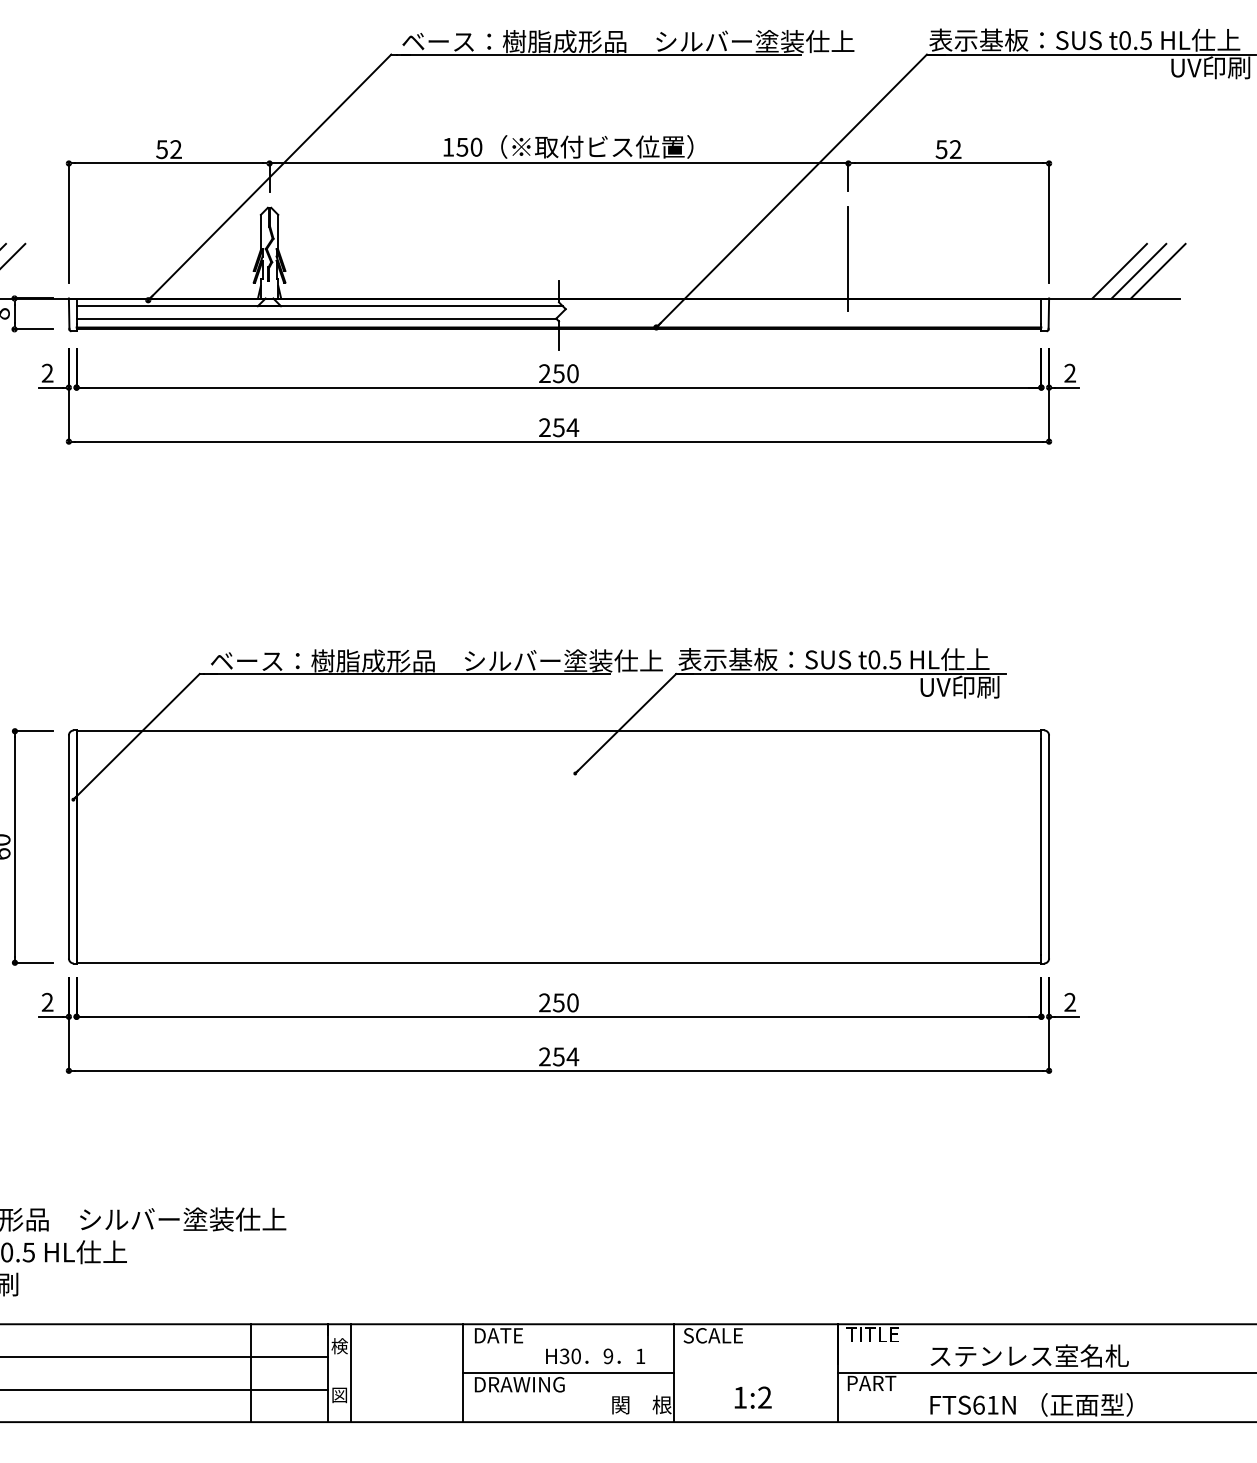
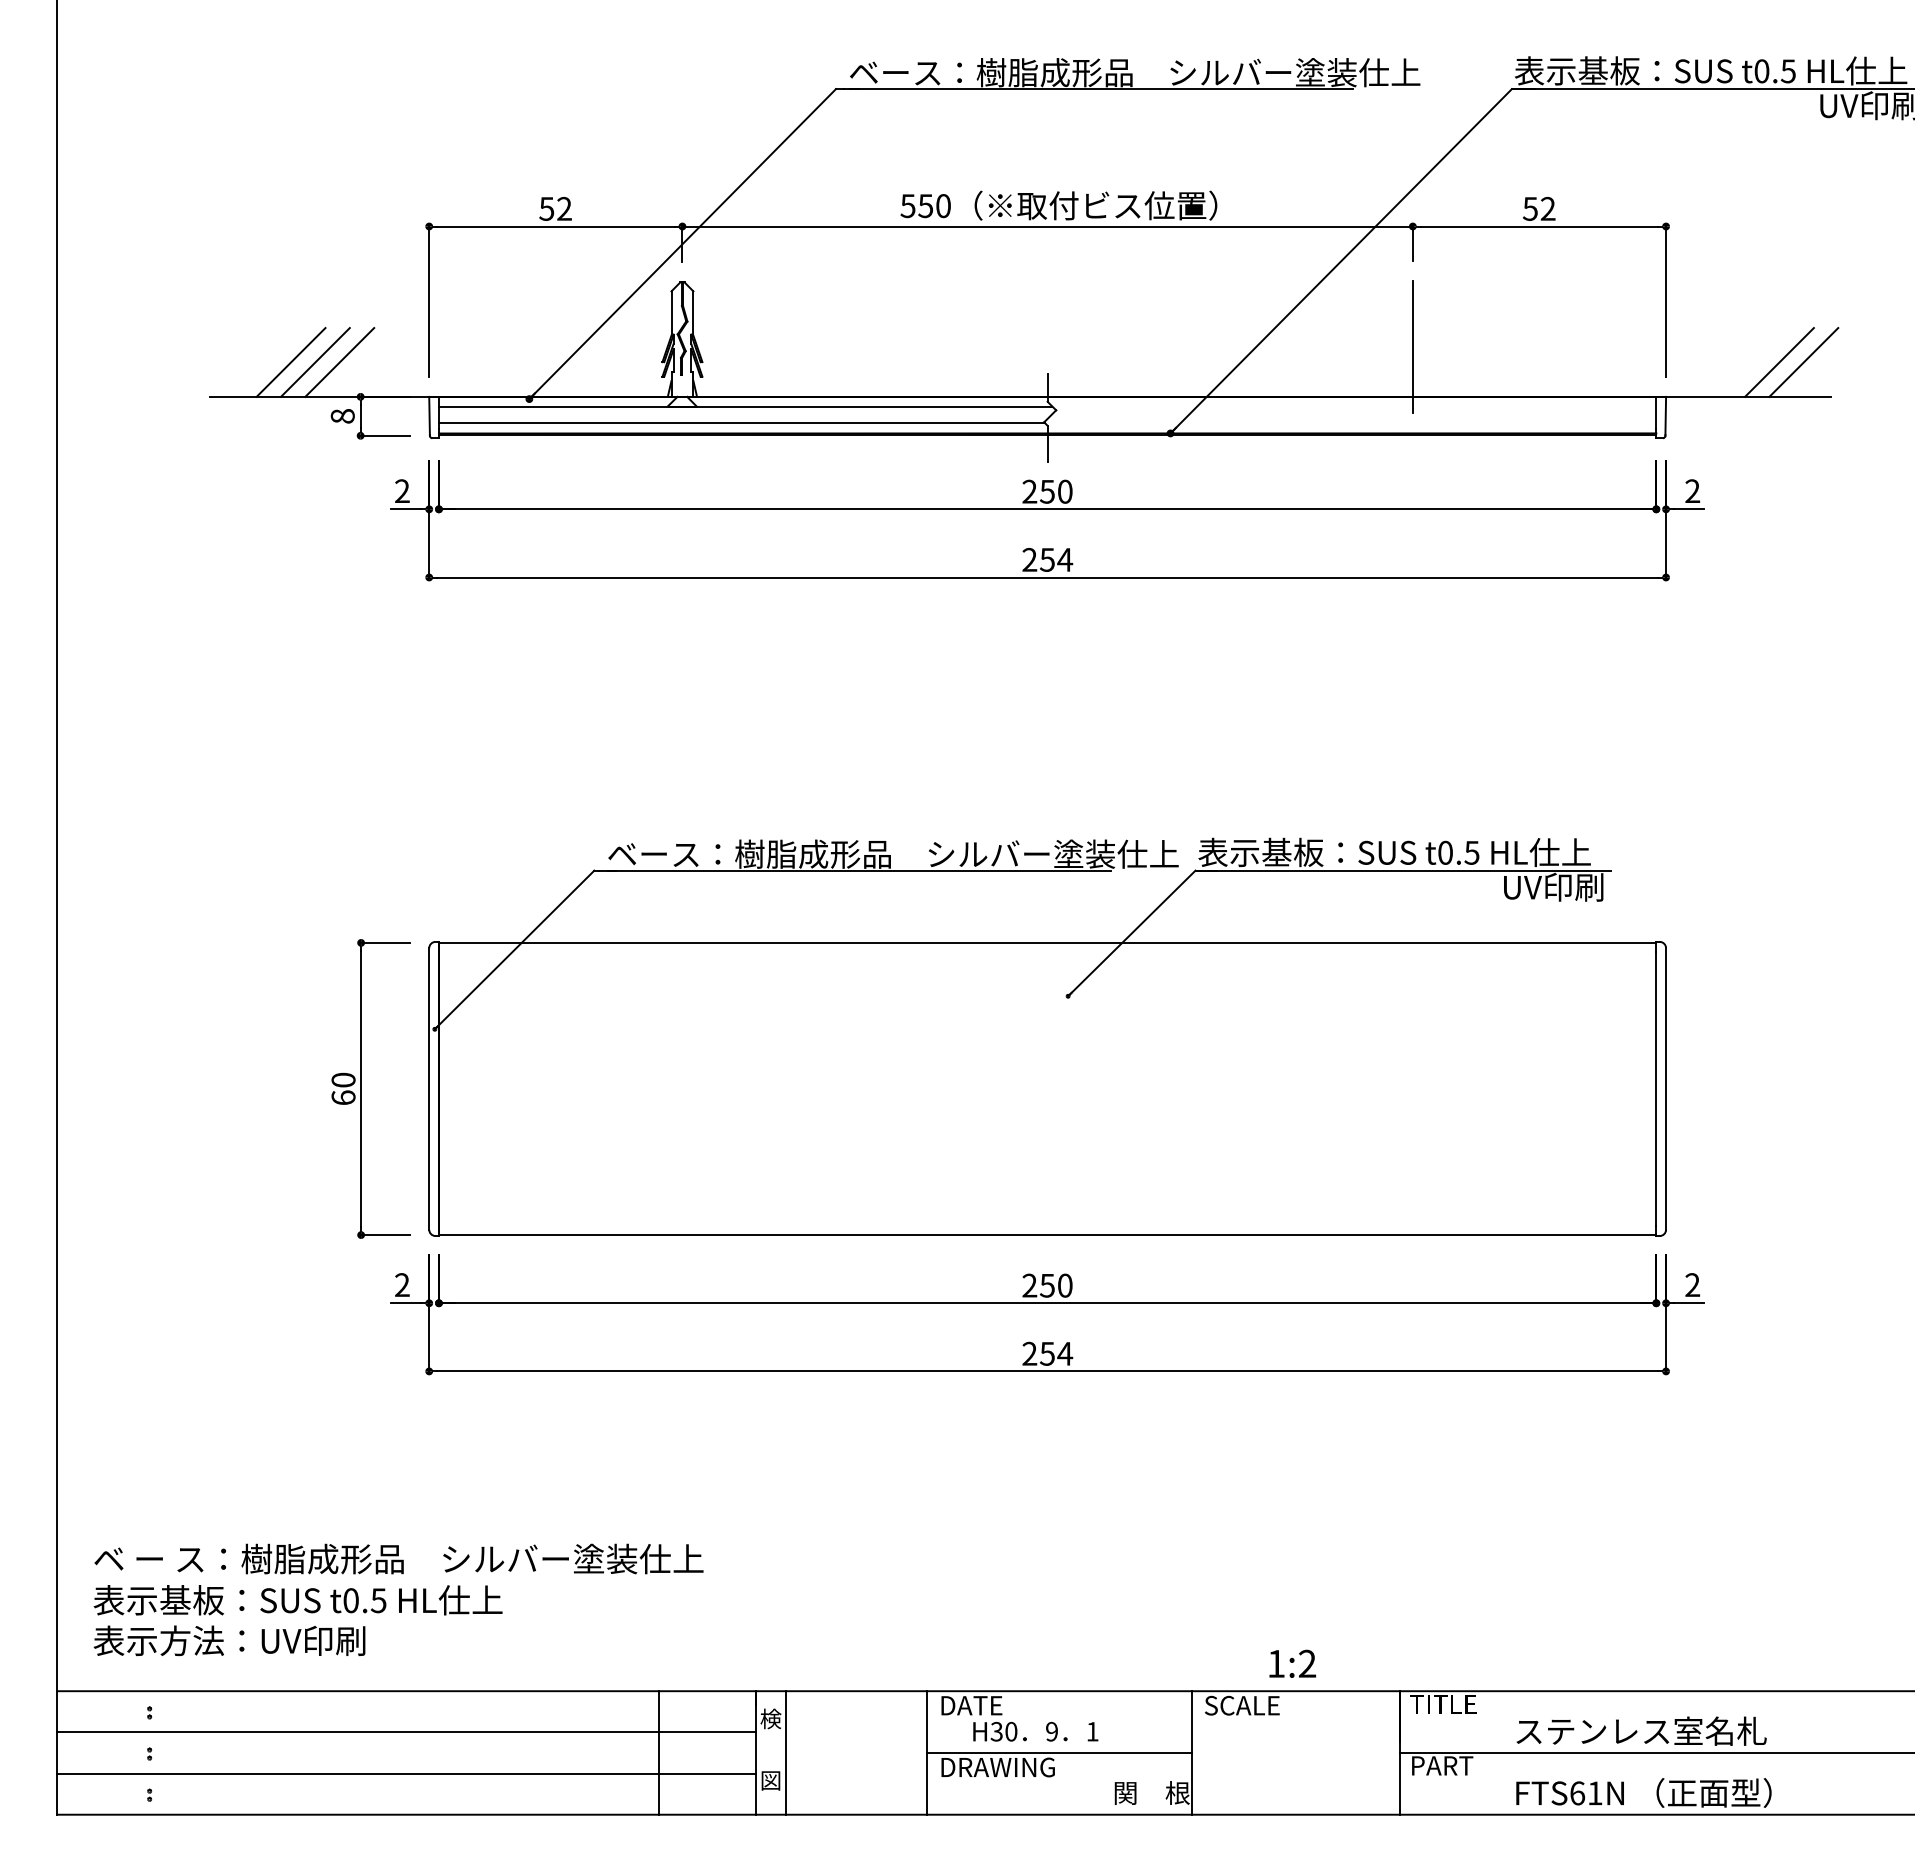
text: (447, 147) -> (907, 206), 150 -> 550
line: (1119, 271) -> (1754, 362), removed
text: (595, 1356) -> (1035, 1731), moved
text: (753, 1397) -> (1292, 1663), moved

